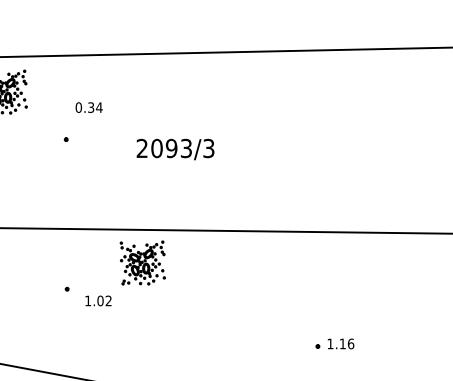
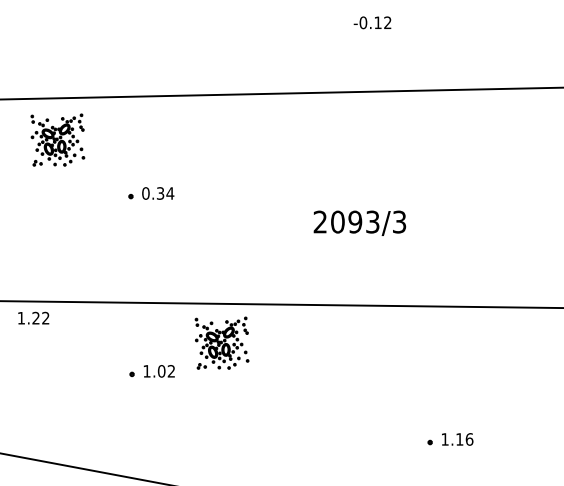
text: (89, 107) -> (158, 193), moved
text: (175, 148) -> (359, 222), moved
text: (97, 301) -> (158, 371), moved

